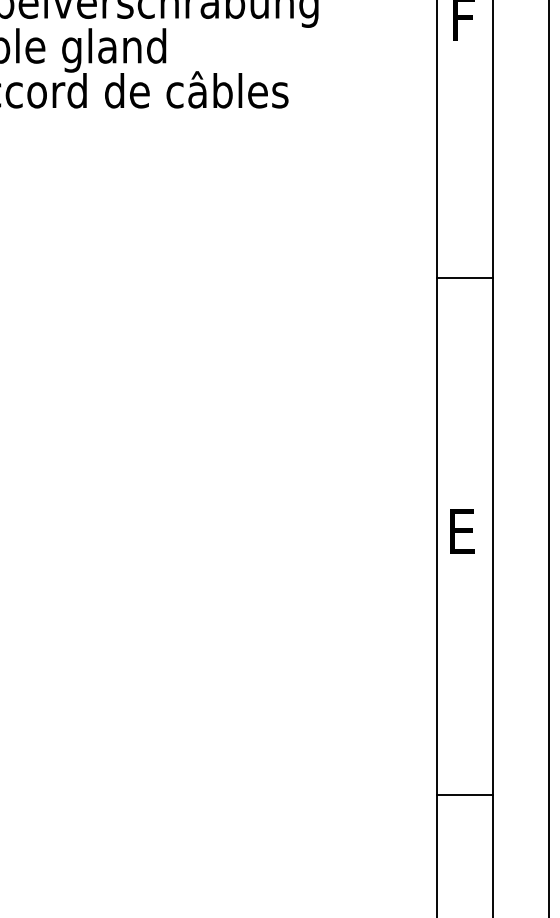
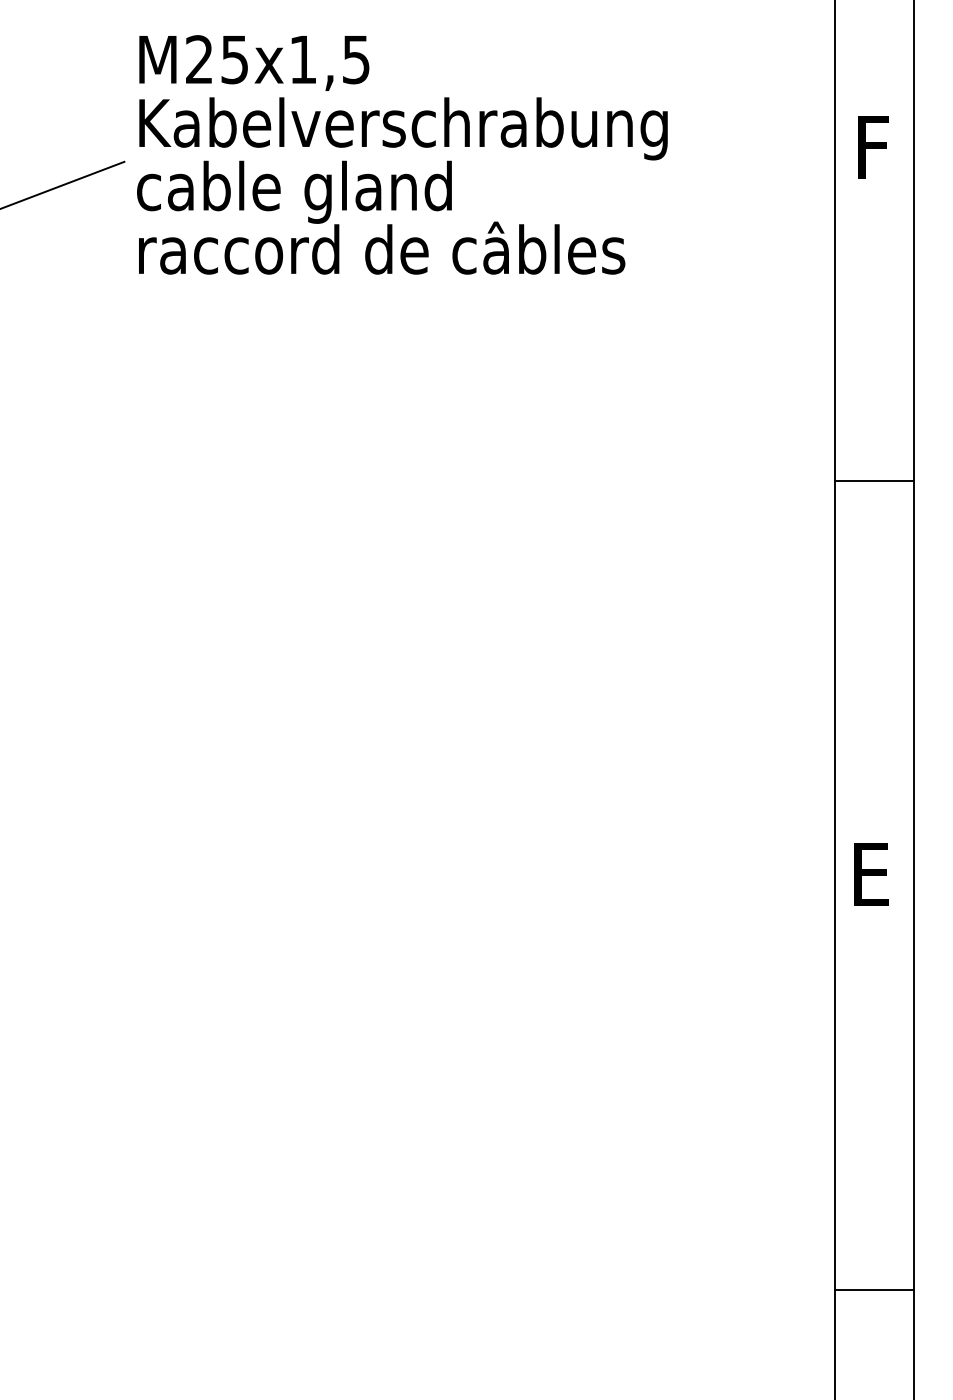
line: (464, 278) -> (874, 481), moved
line: (464, 795) -> (874, 1290), moved

